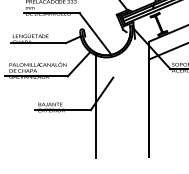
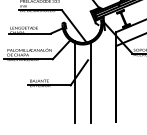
line: (116, 105) -> (90, 81), added

